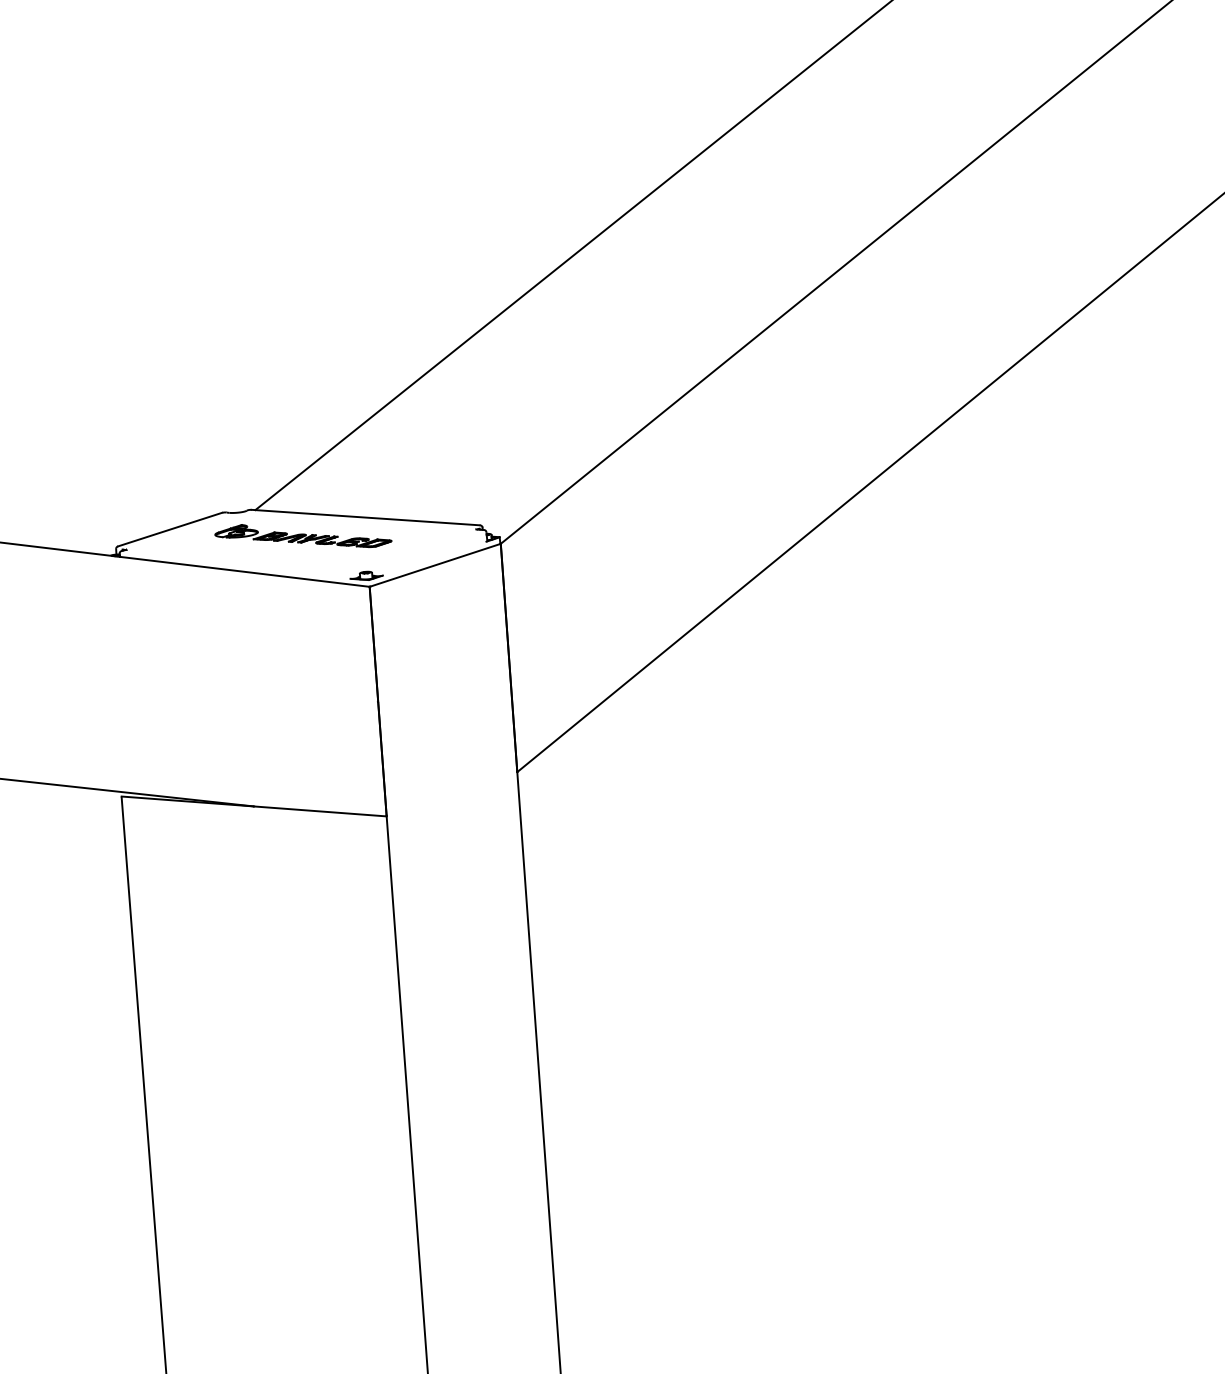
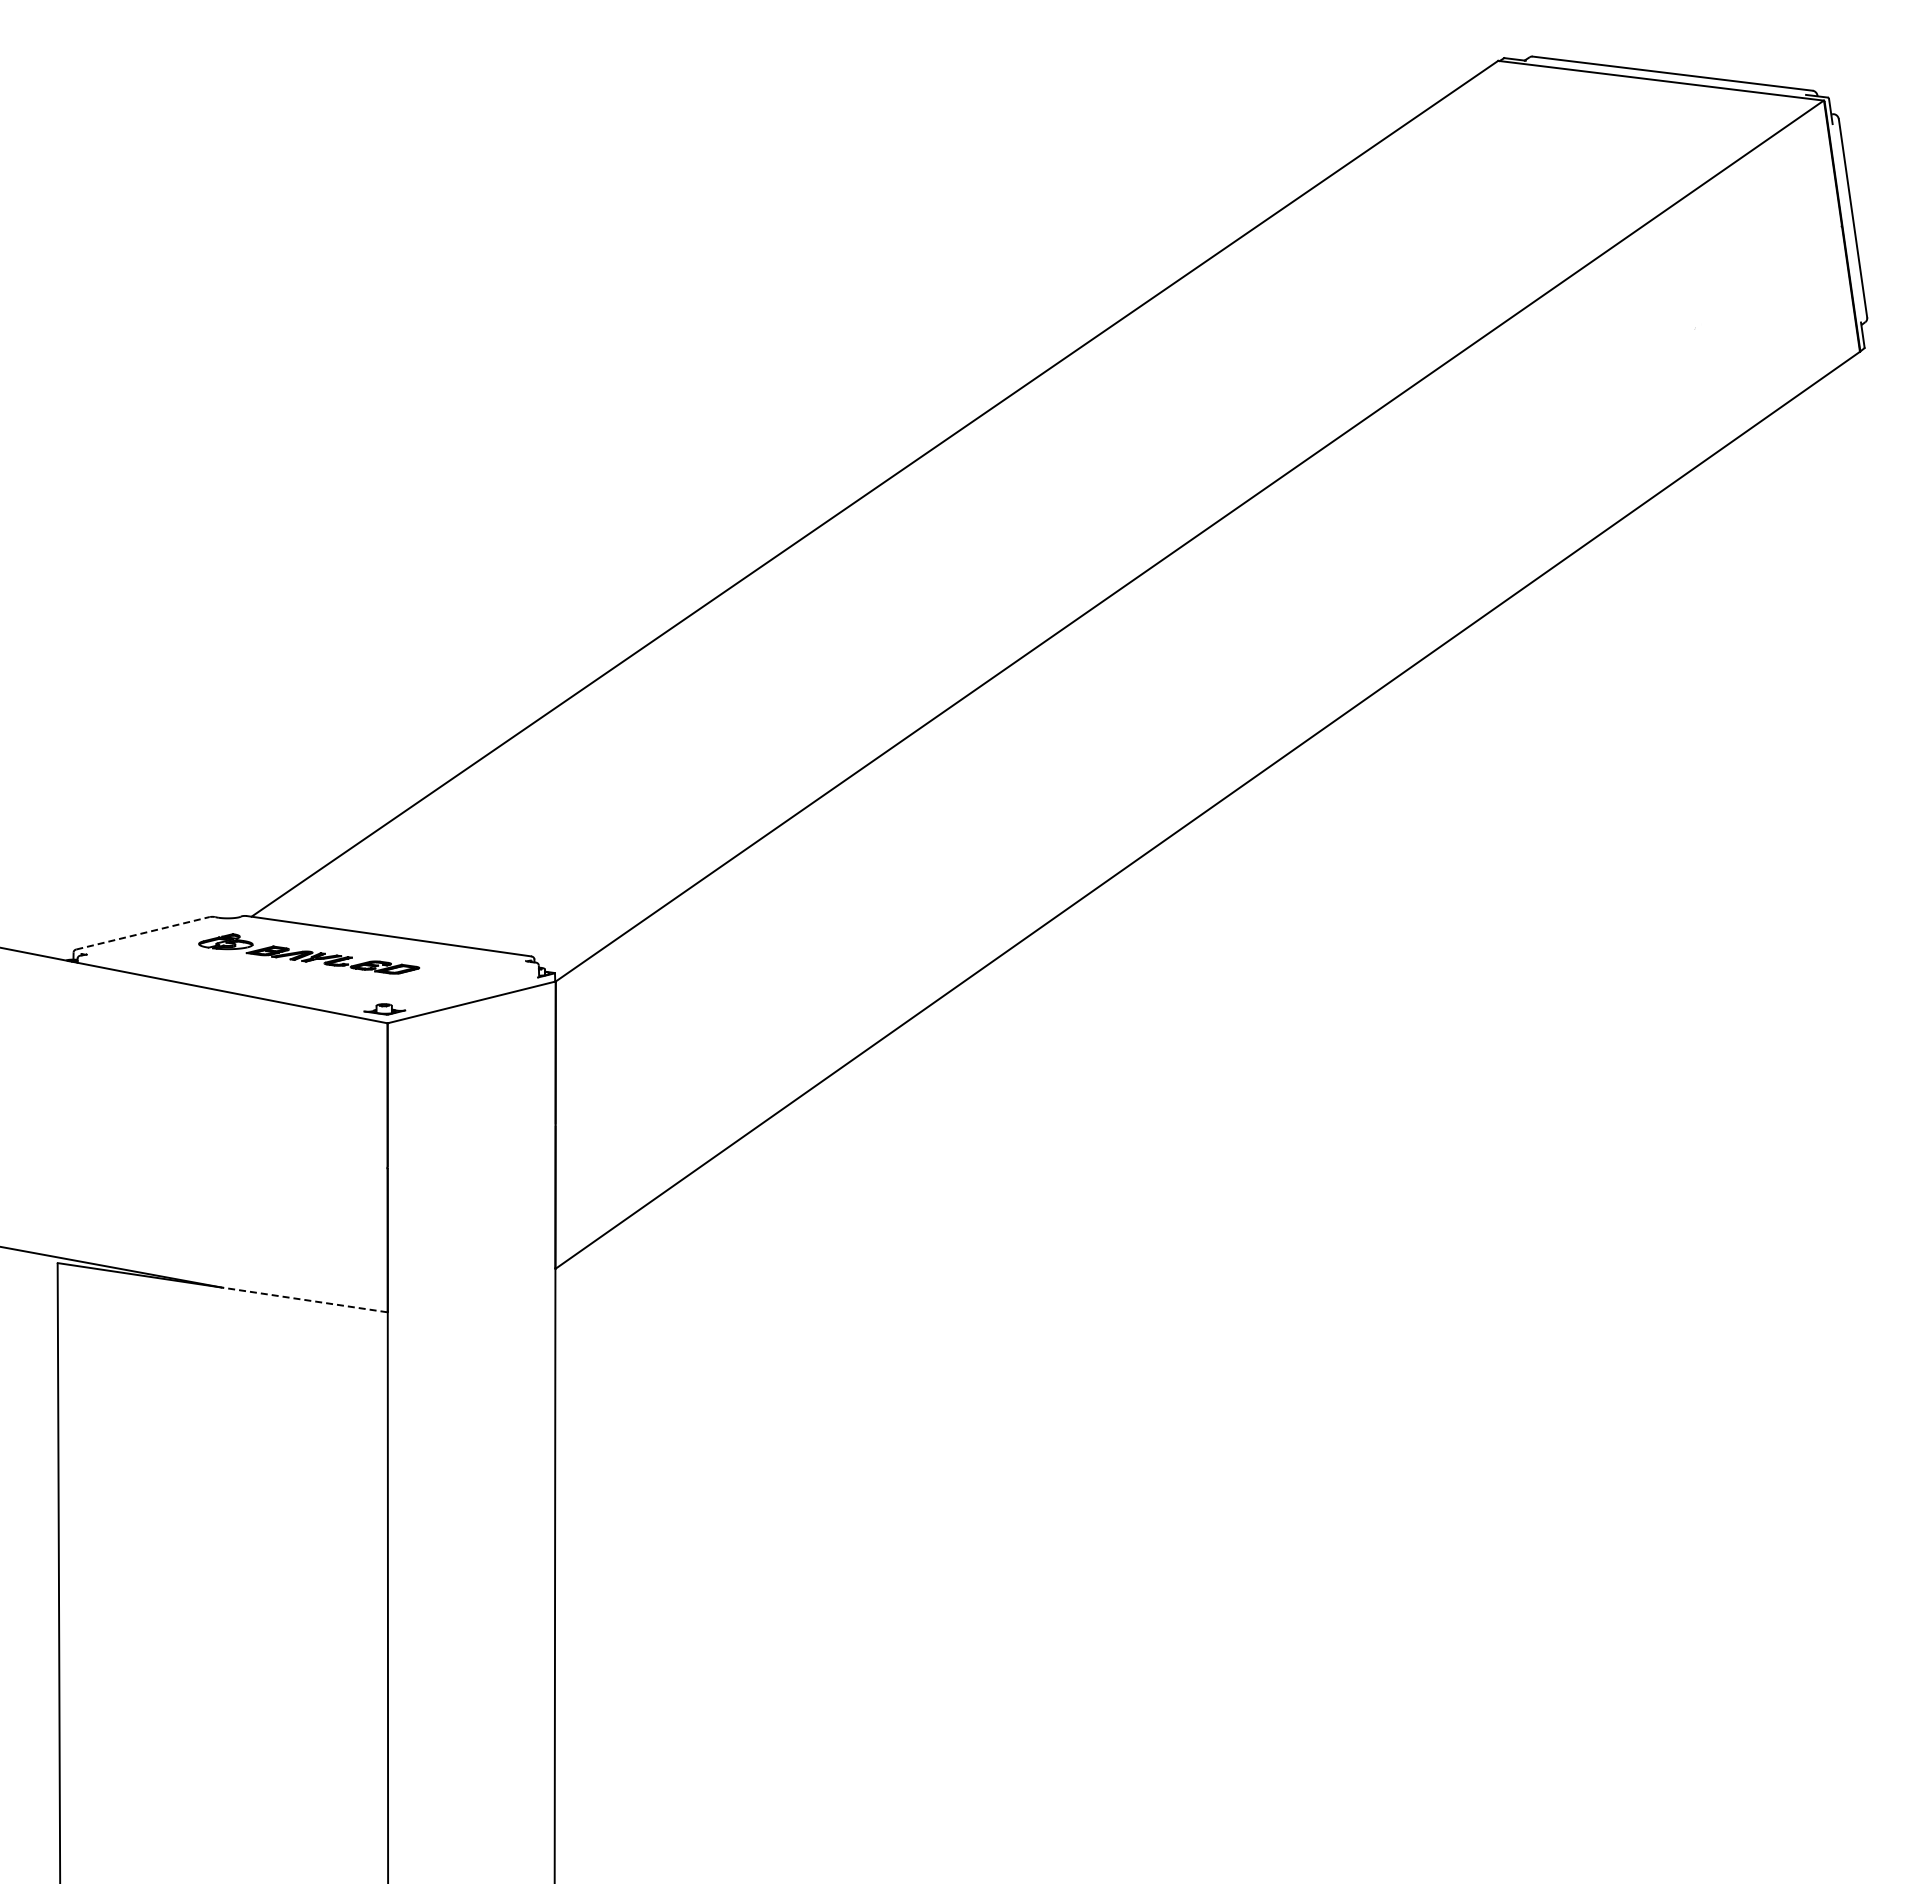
line: (169, 529) -> (142, 933), solid -> dashed
line: (319, 811) -> (304, 1299), solid -> dashed

